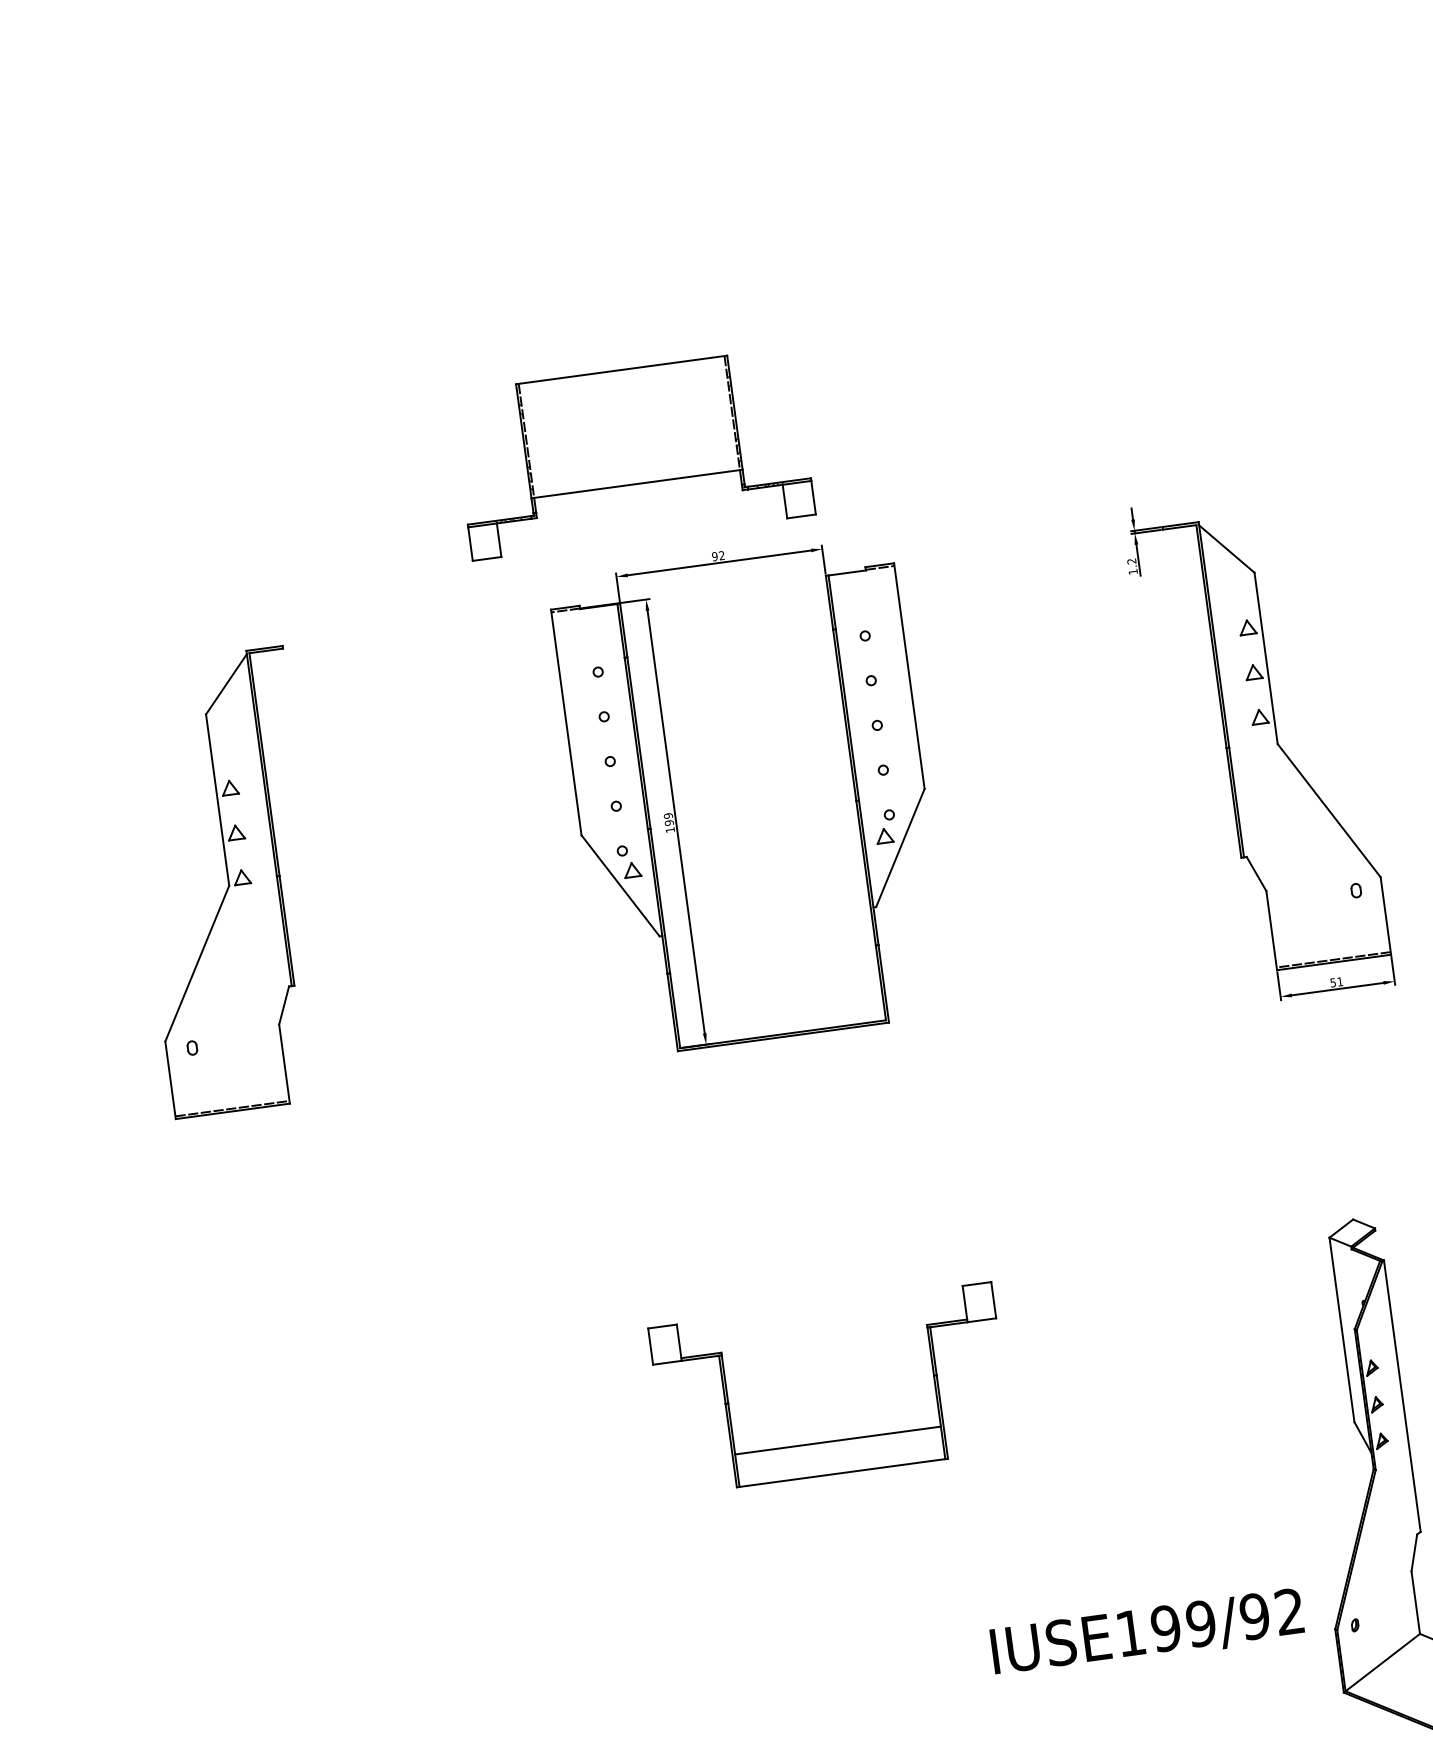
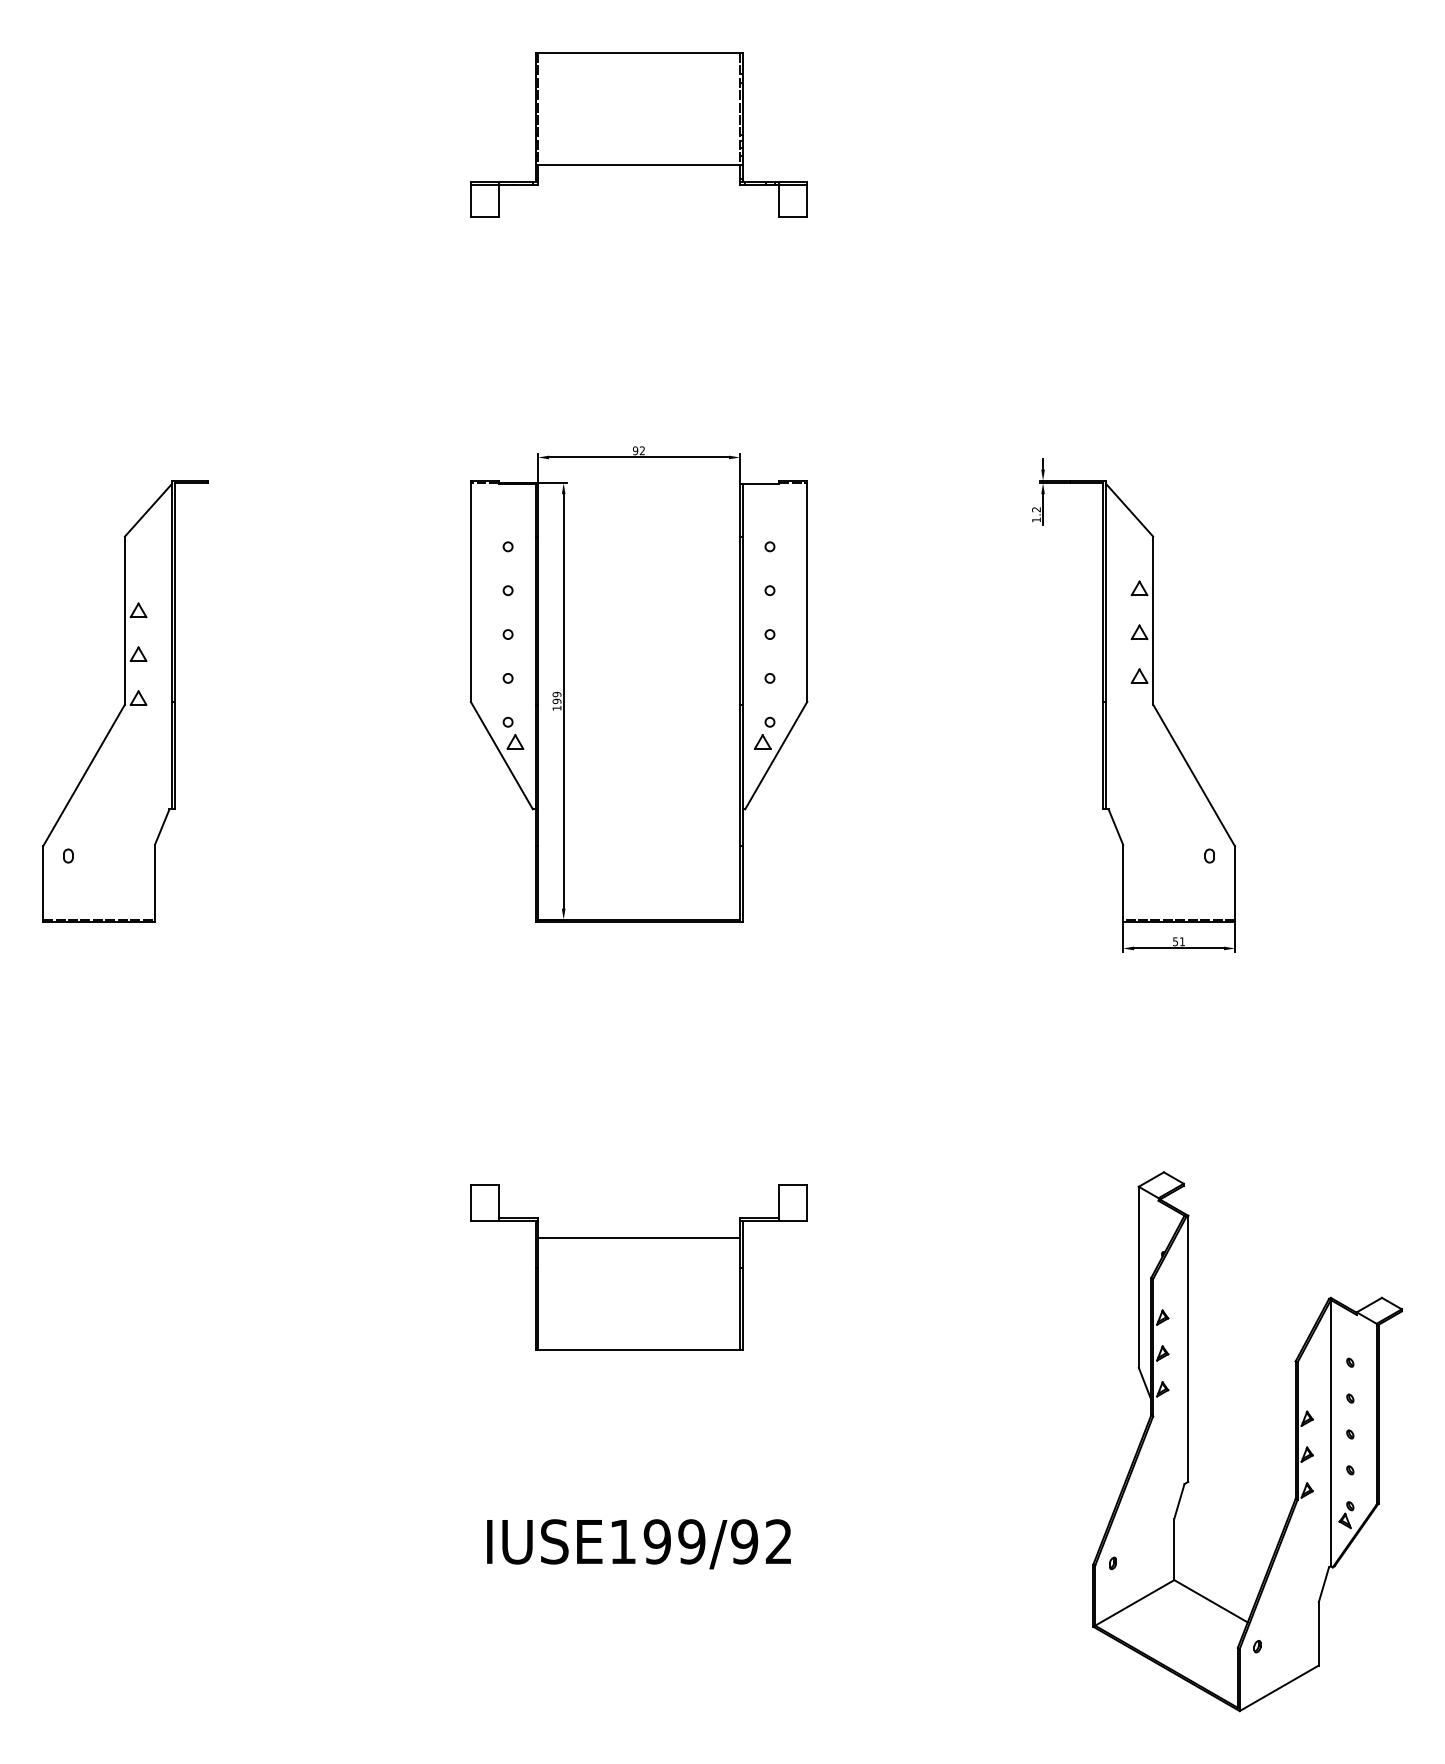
part: (632, 453) -> (638, 134), moved
line: (837, 1441) -> (638, 1238), moved
text: (1147, 1633) -> (638, 1544), moved

